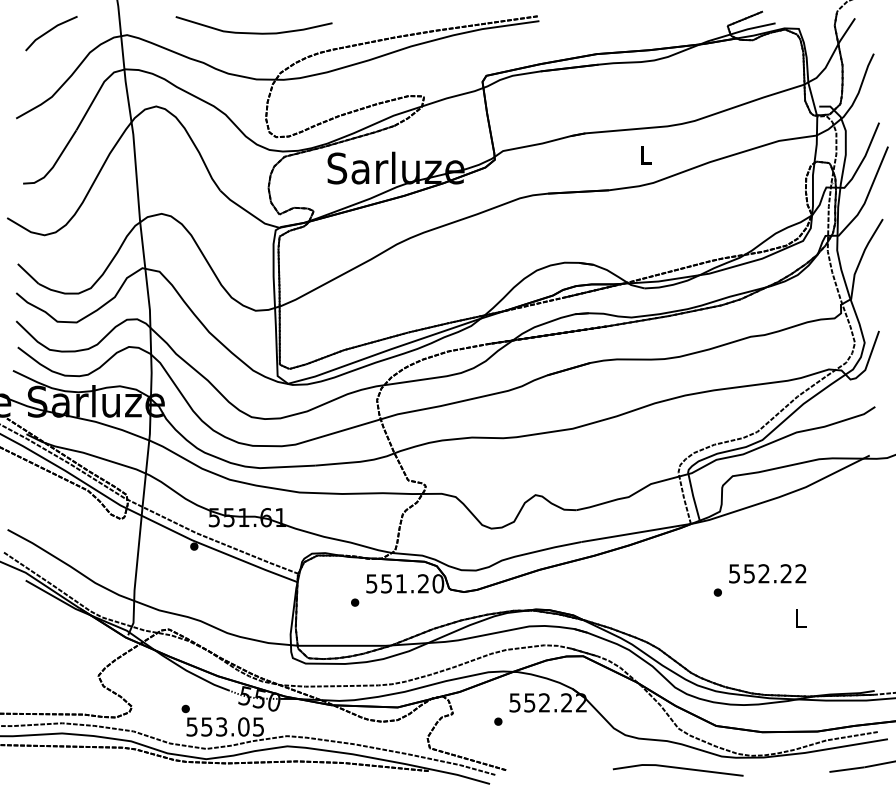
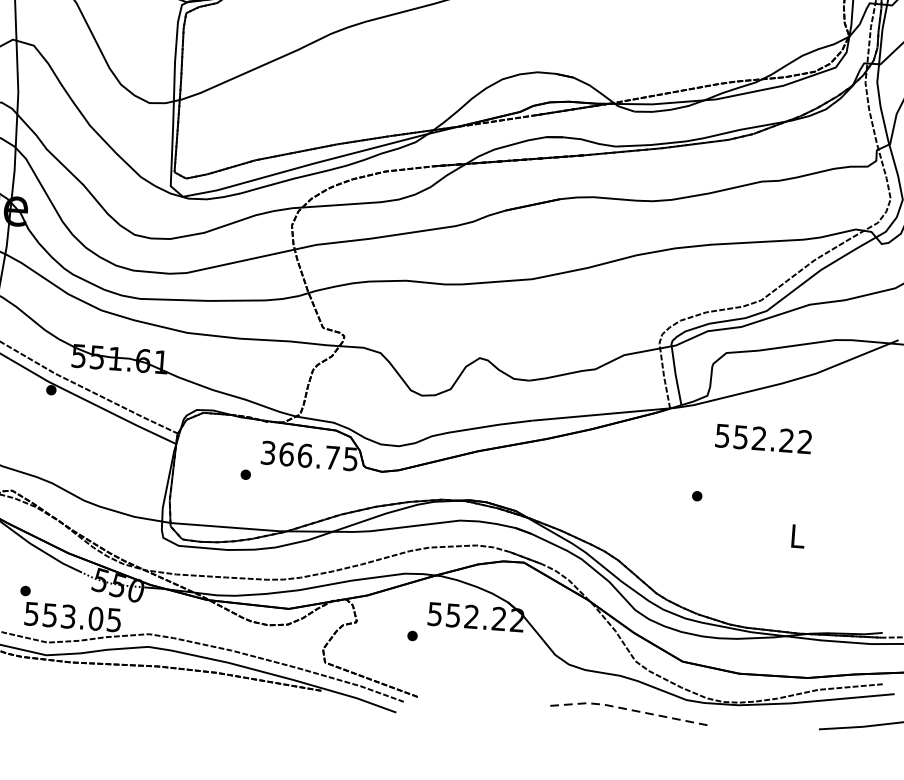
text: (767, 573) -> (763, 438), moved
text: (405, 583) -> (310, 455), 551.20 -> 366.75
line: (677, 767) -> (630, 709), solid -> dashed

